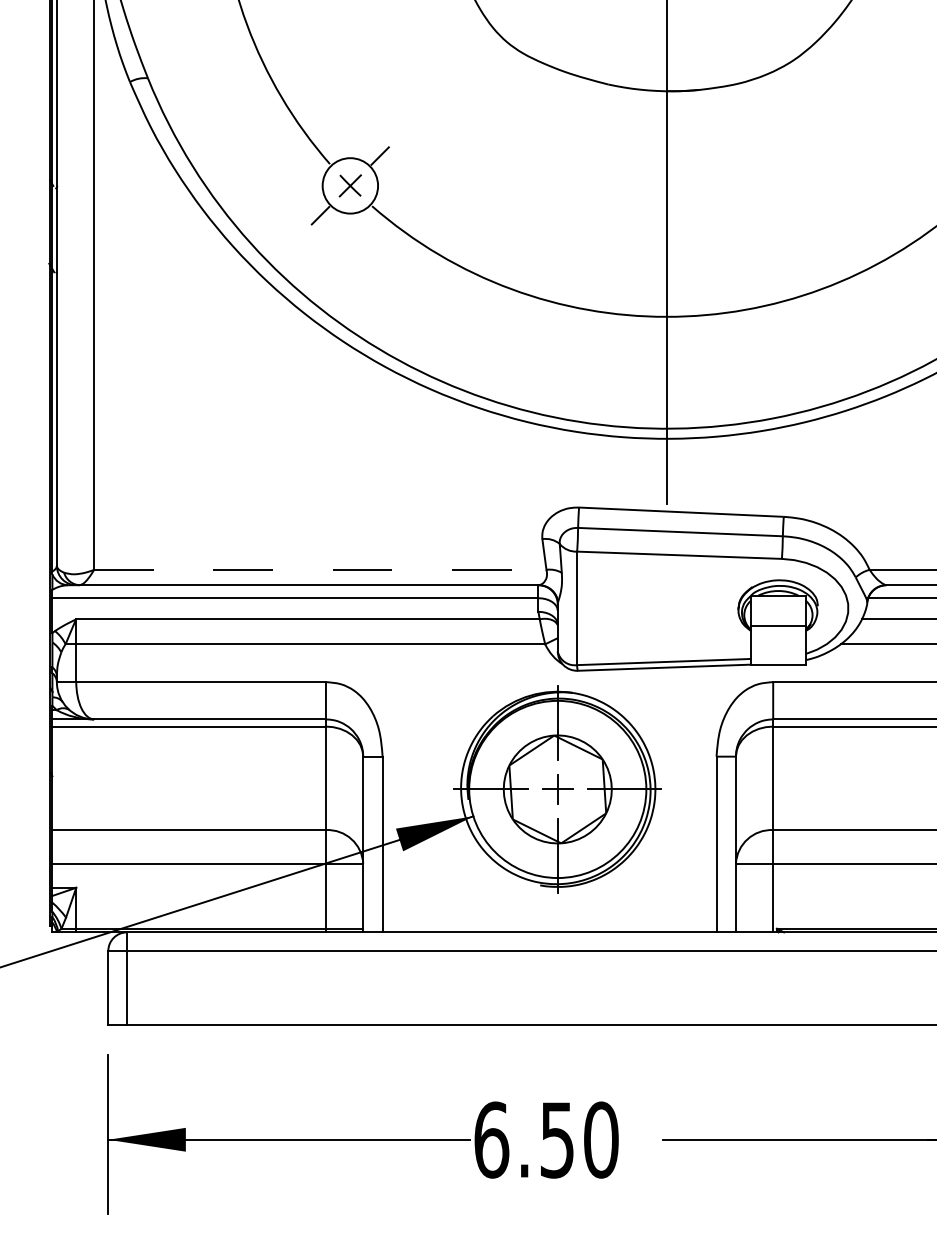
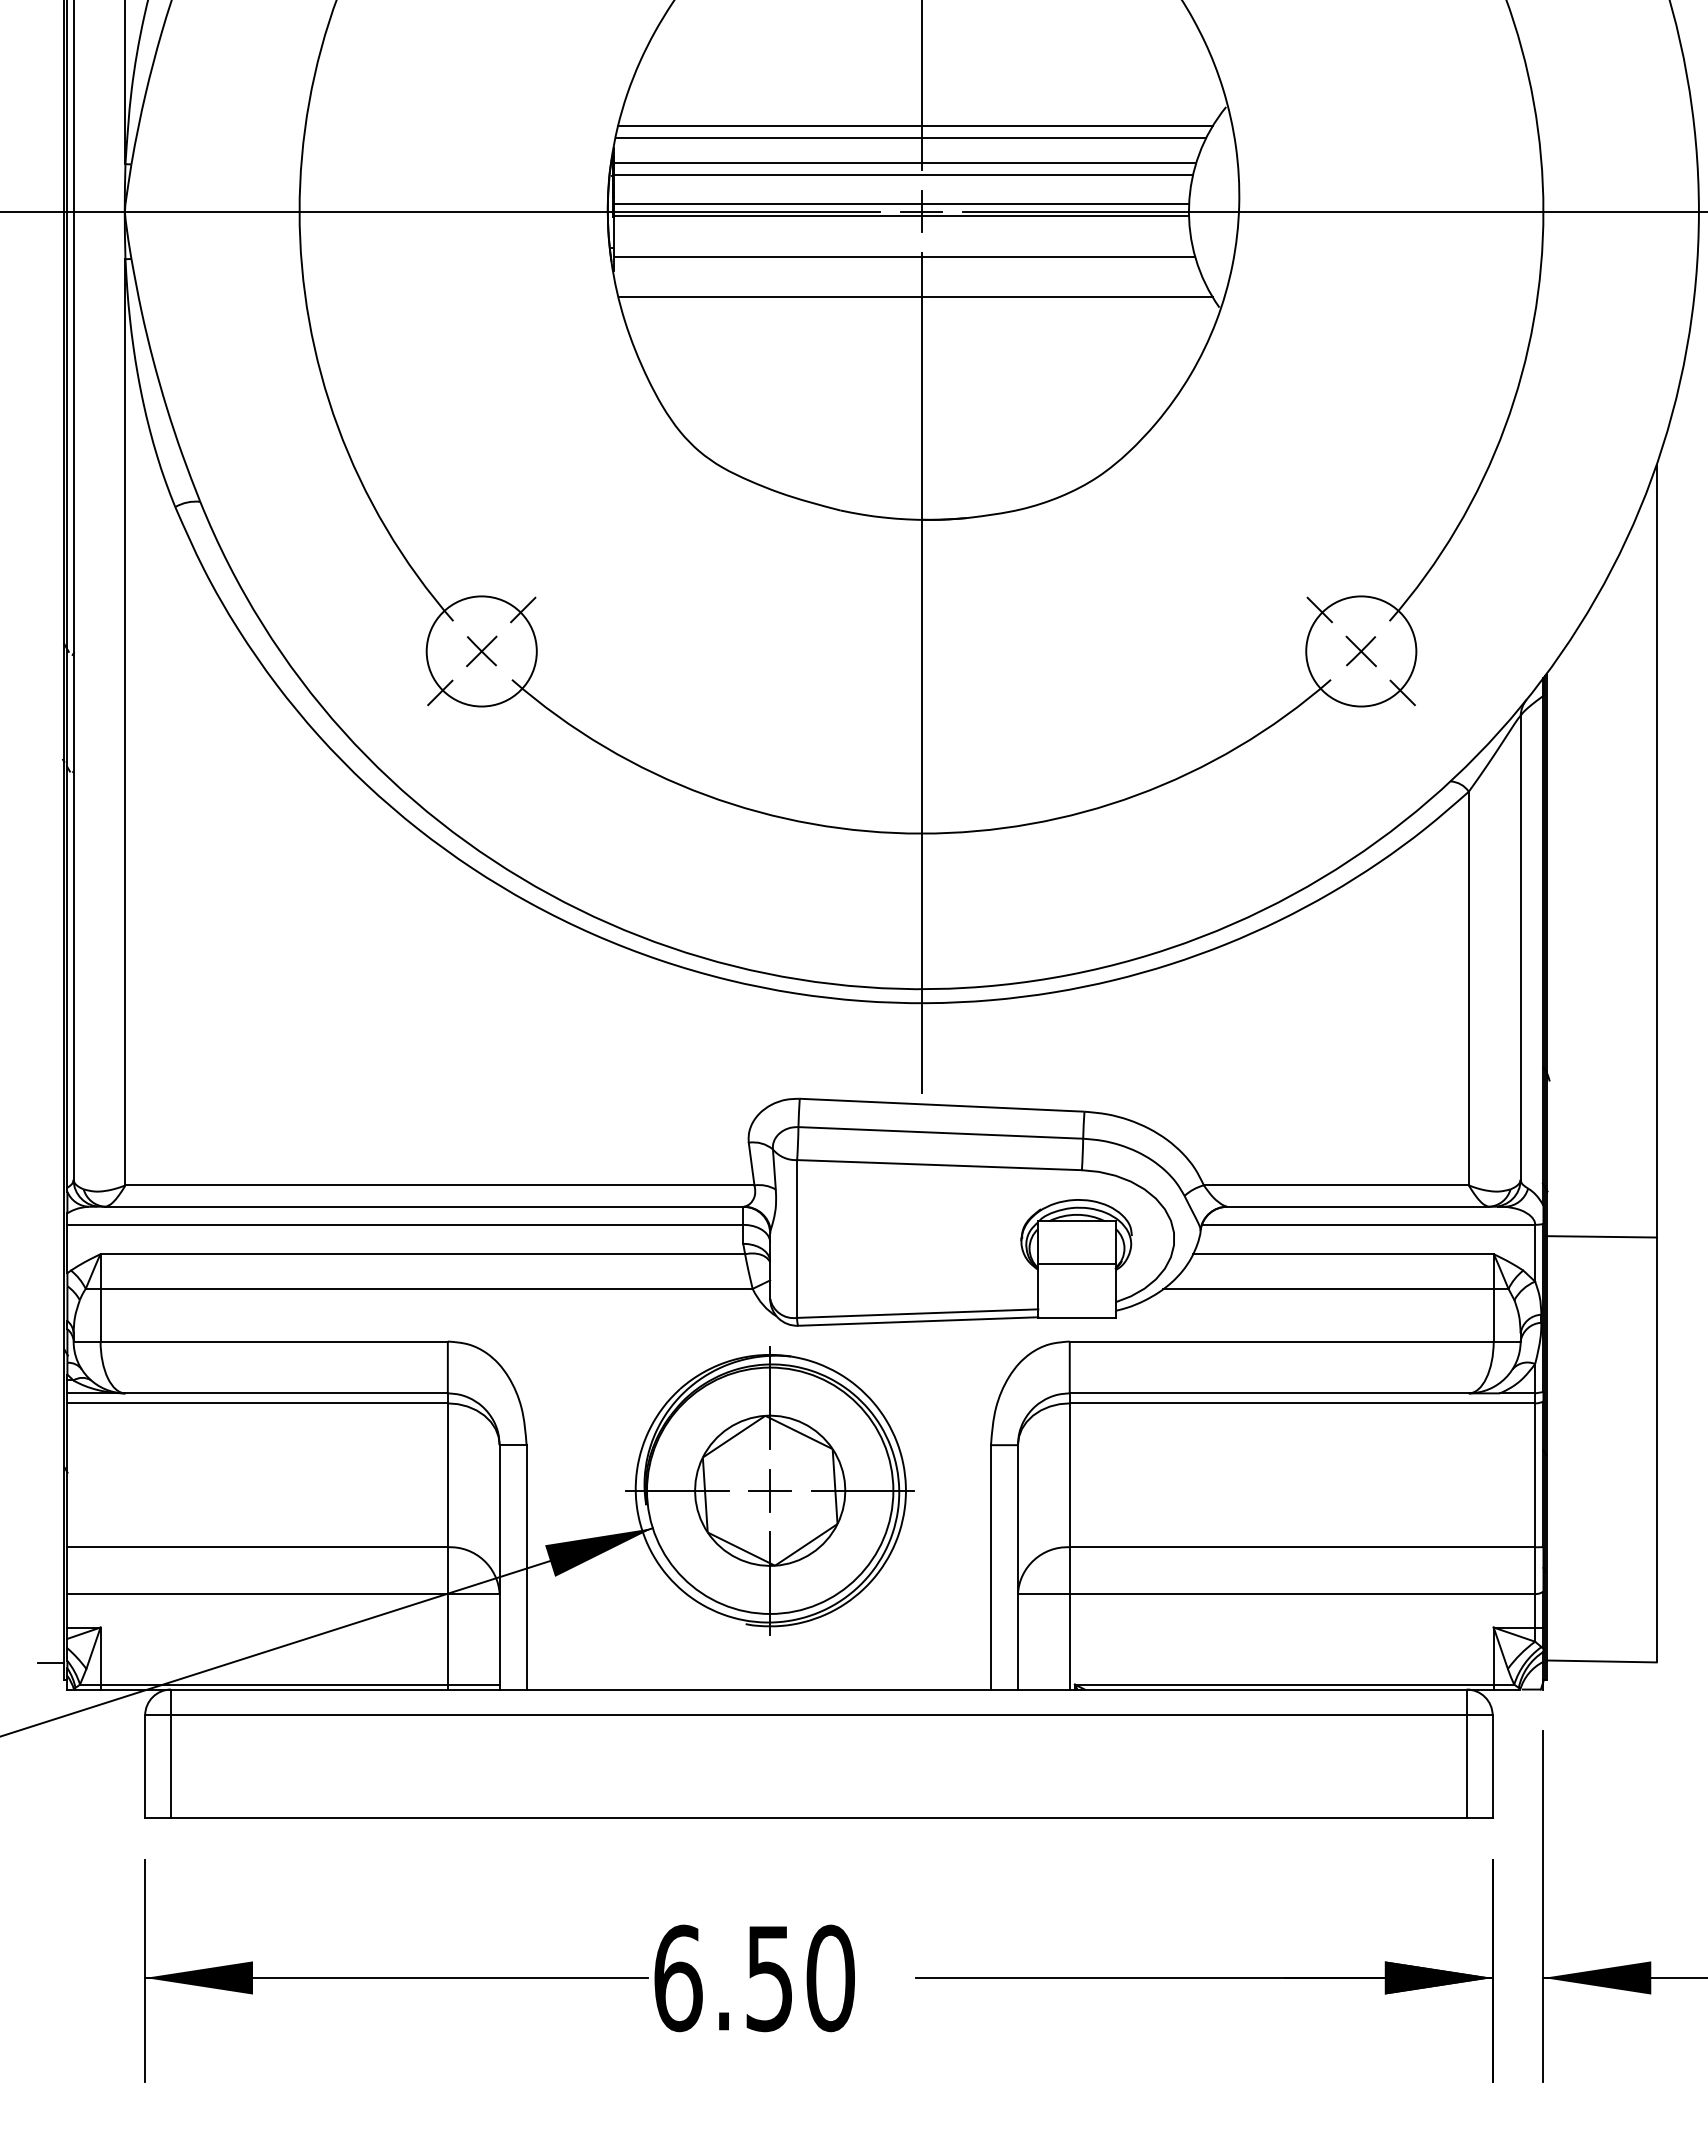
circle: (350, 185) -> (481, 651), size x1.43
line: (320, 569) -> (440, 1185), dashed -> solid
line: (40, 912) -> (51, 1662), added

